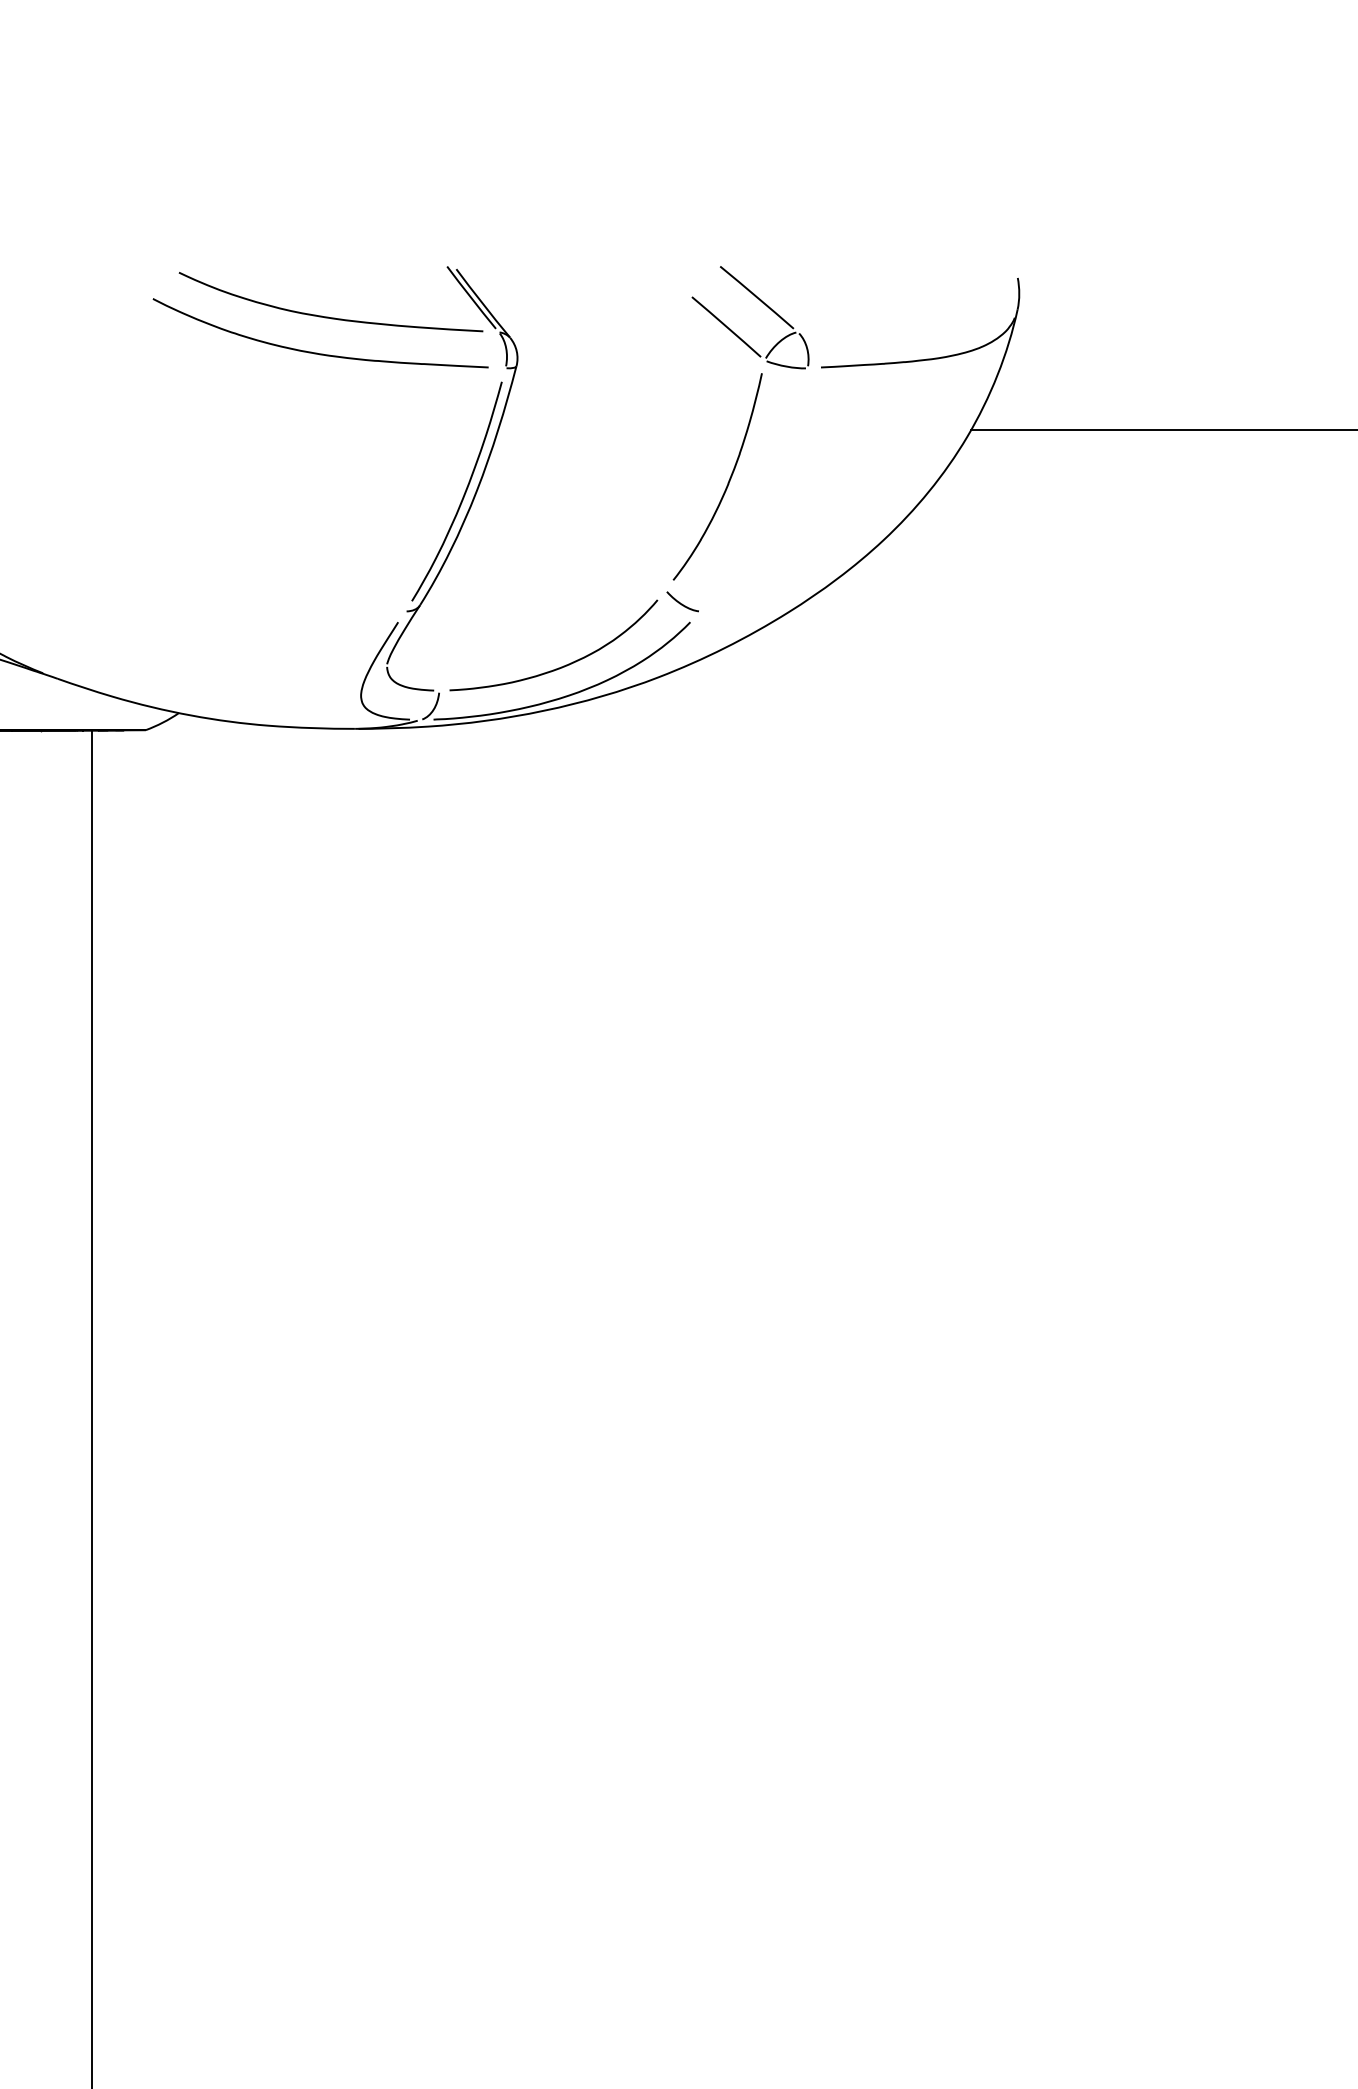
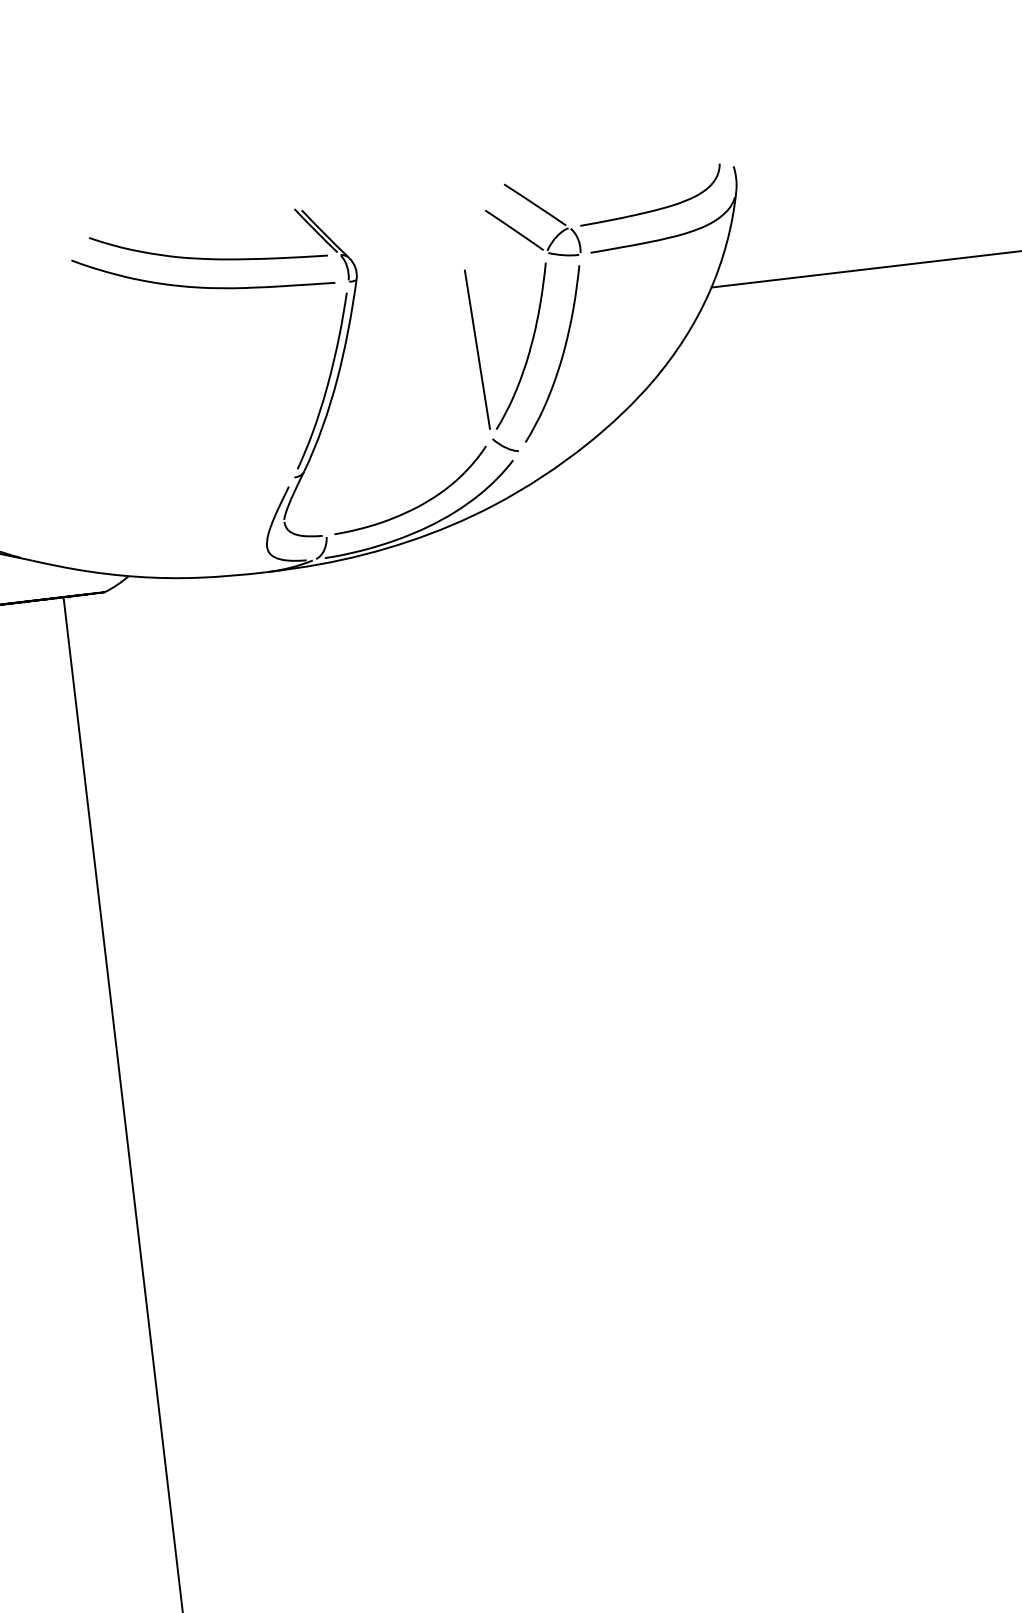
curve: (910, 321) -> (655, 209), added
line: (660, 474) -> (477, 349), added
curve: (767, 497) -> (561, 357), added

